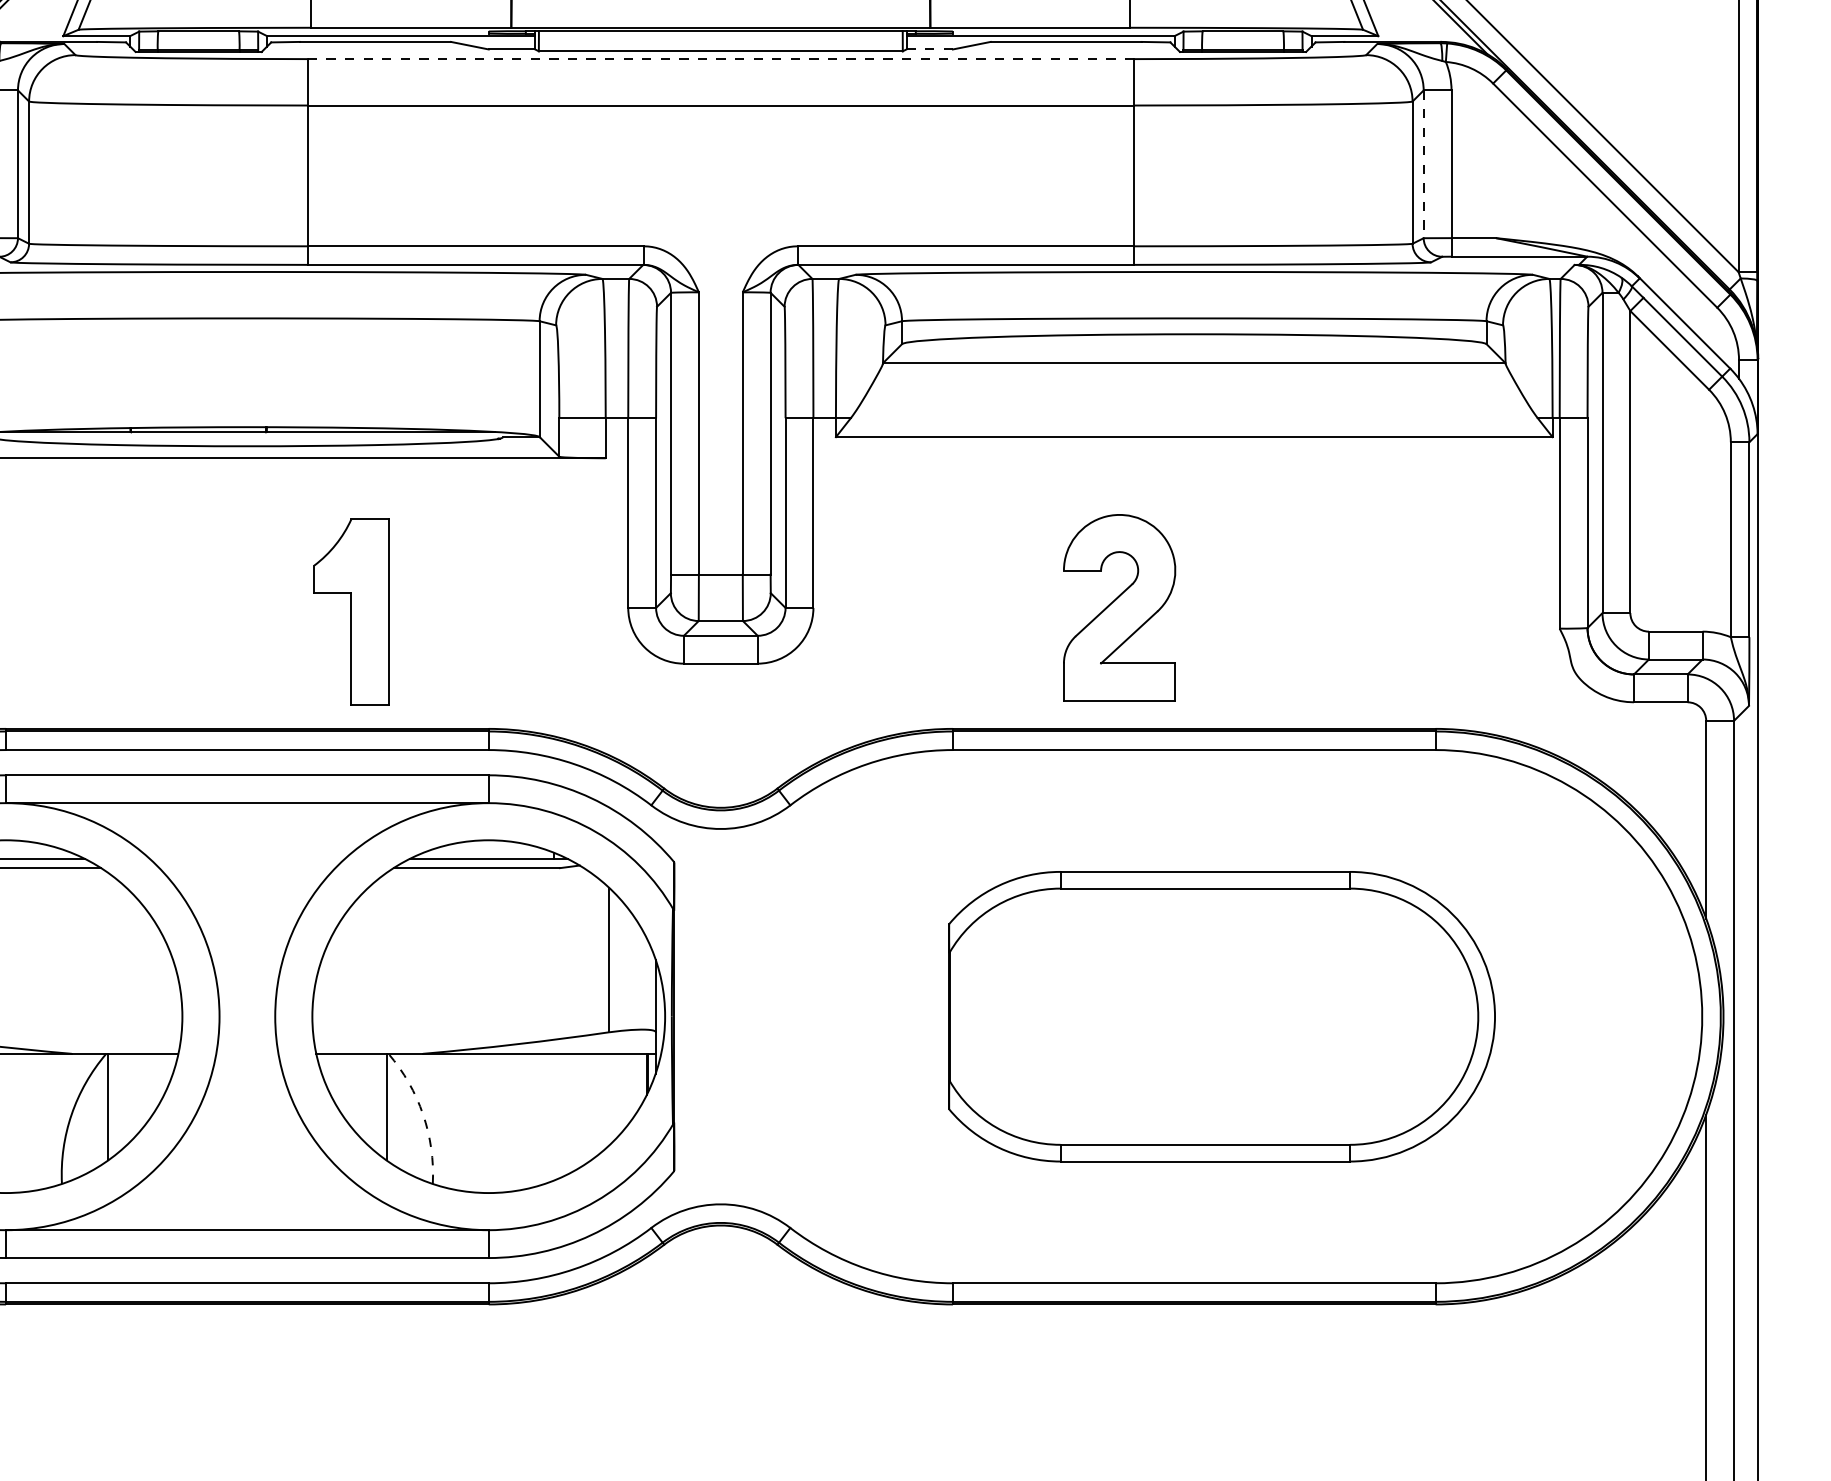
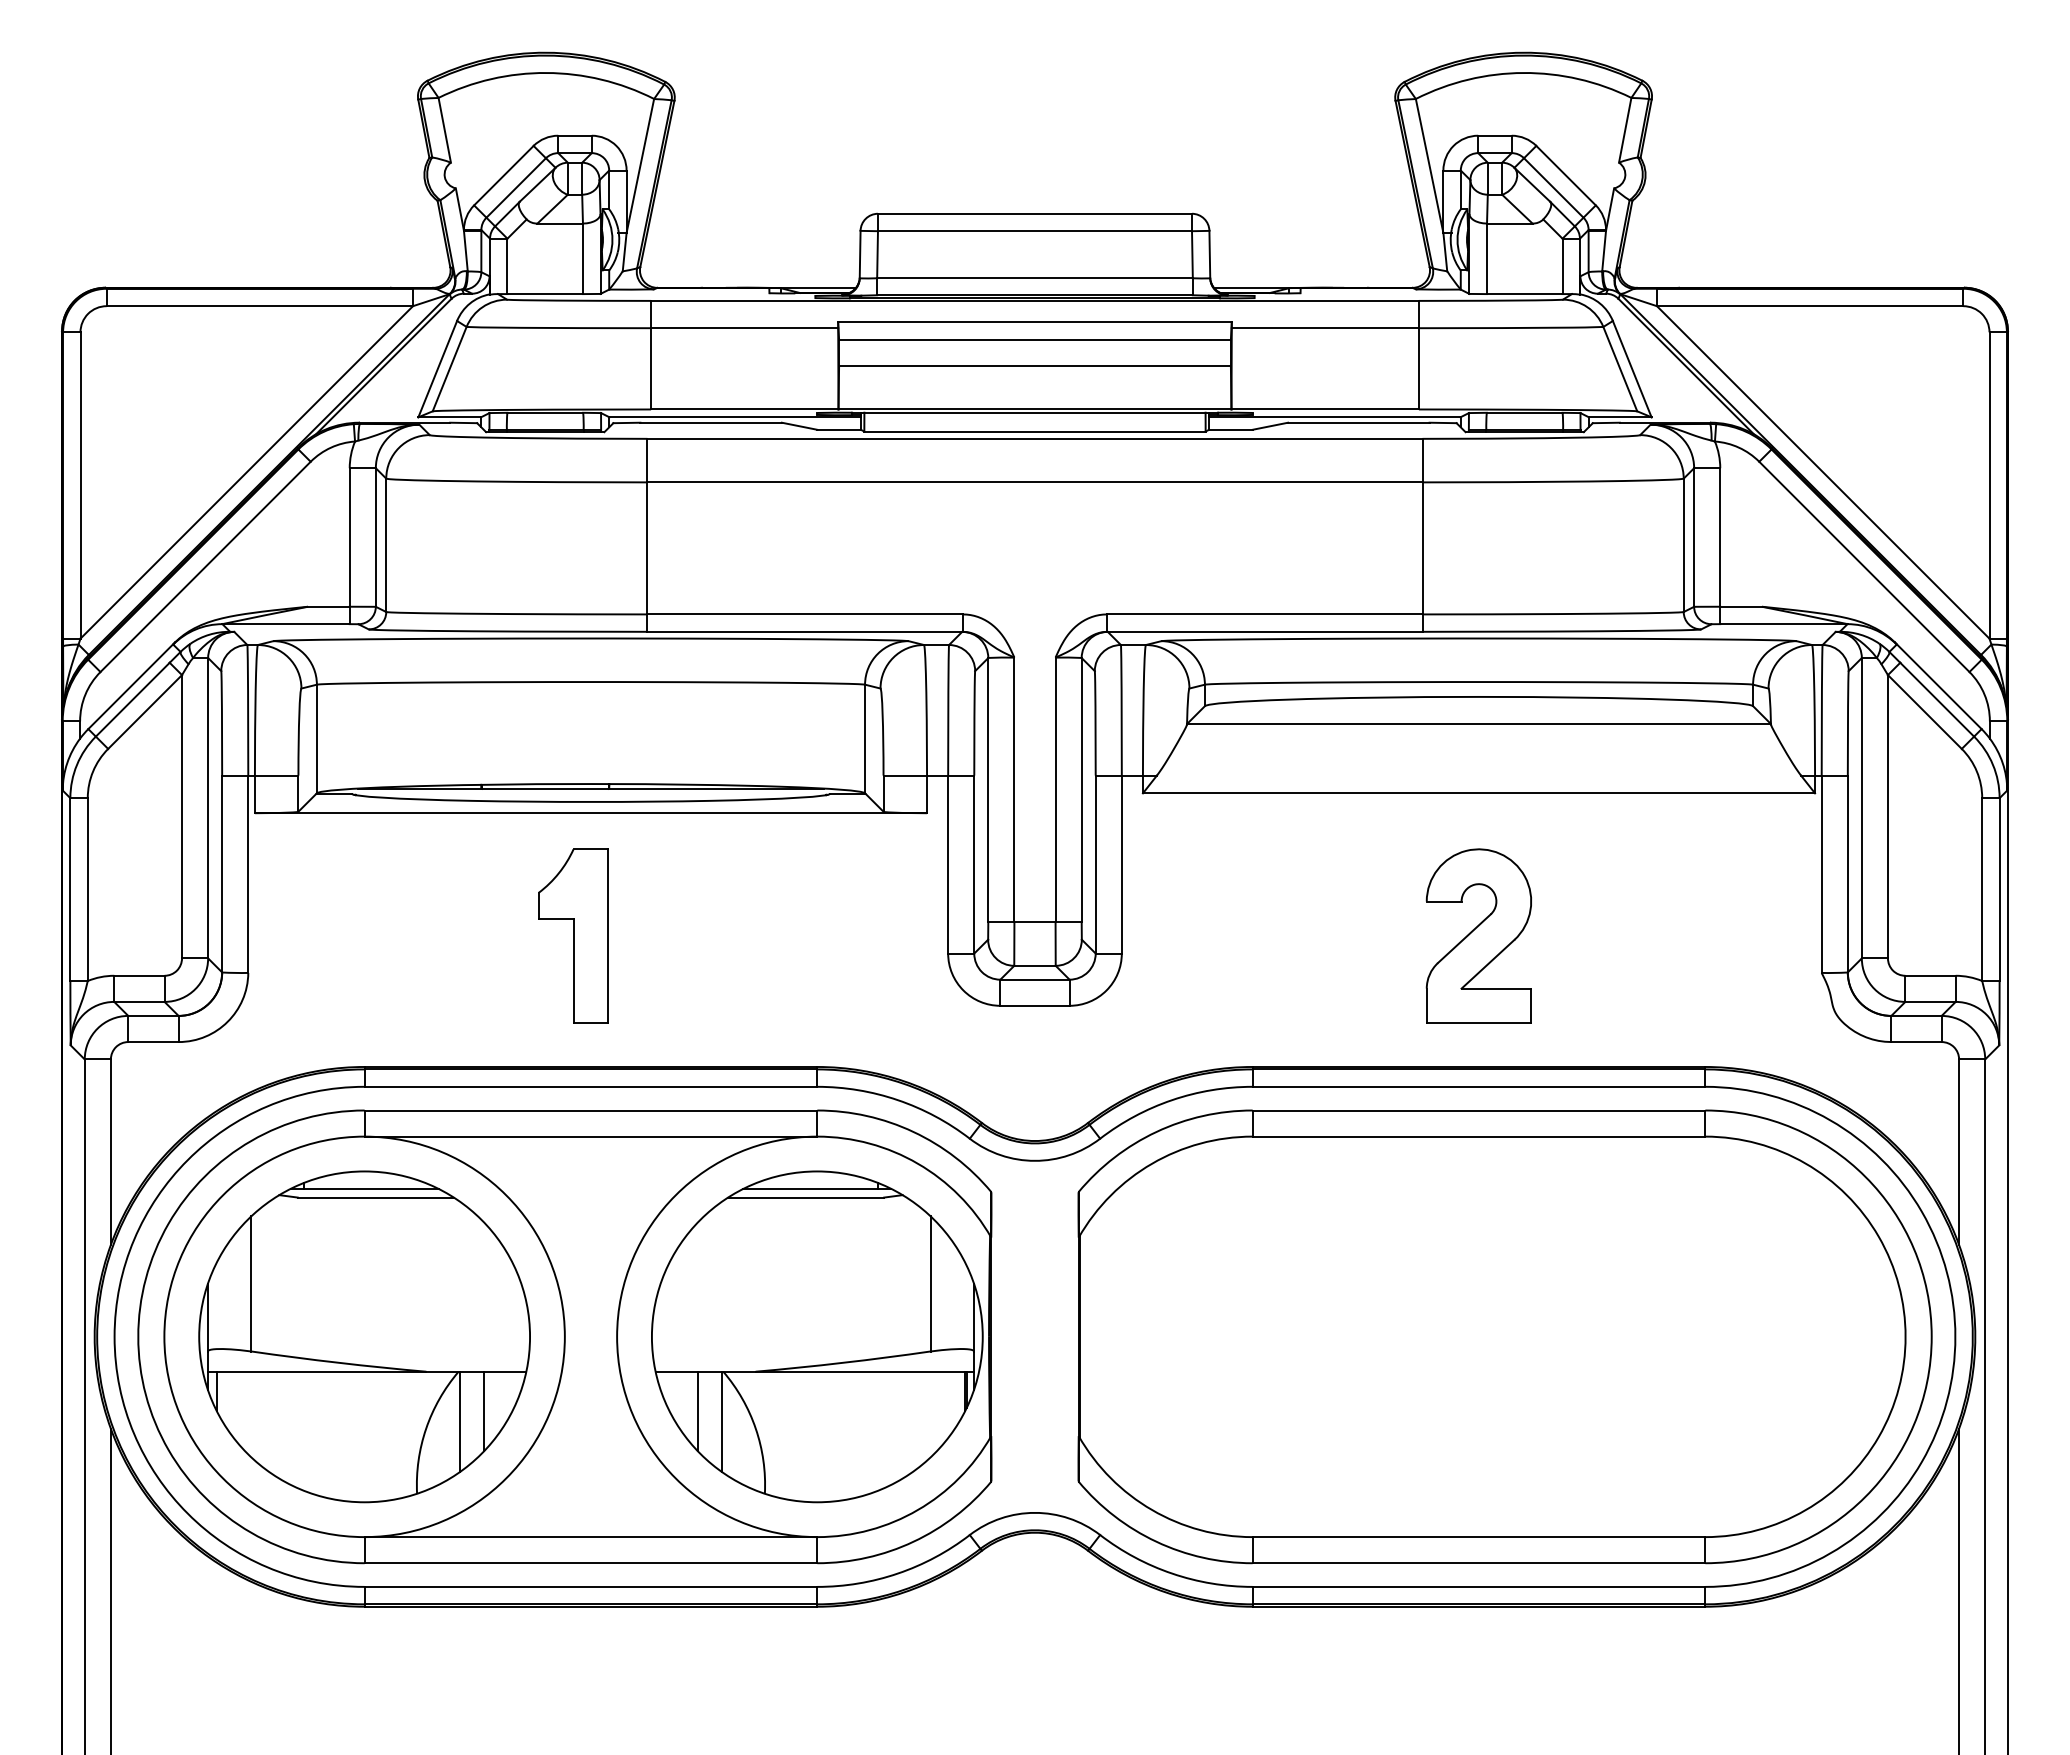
line: (929, 49) -> (1230, 429), dashed -> solid
line: (720, 58) -> (1034, 438), dashed -> solid
line: (1424, 165) -> (1694, 538), dashed -> solid
part: (1119, 606) -> (1478, 935), moved
part: (351, 611) -> (573, 935), moved
part: (1221, 1016) -> (1504, 1336), size x1.67
line: (132, 1096) -> (483, 1411), added
line: (362, 1096) -> (698, 1411), added
arc: (422, 1114) -> (755, 1428), dashed -> solid

